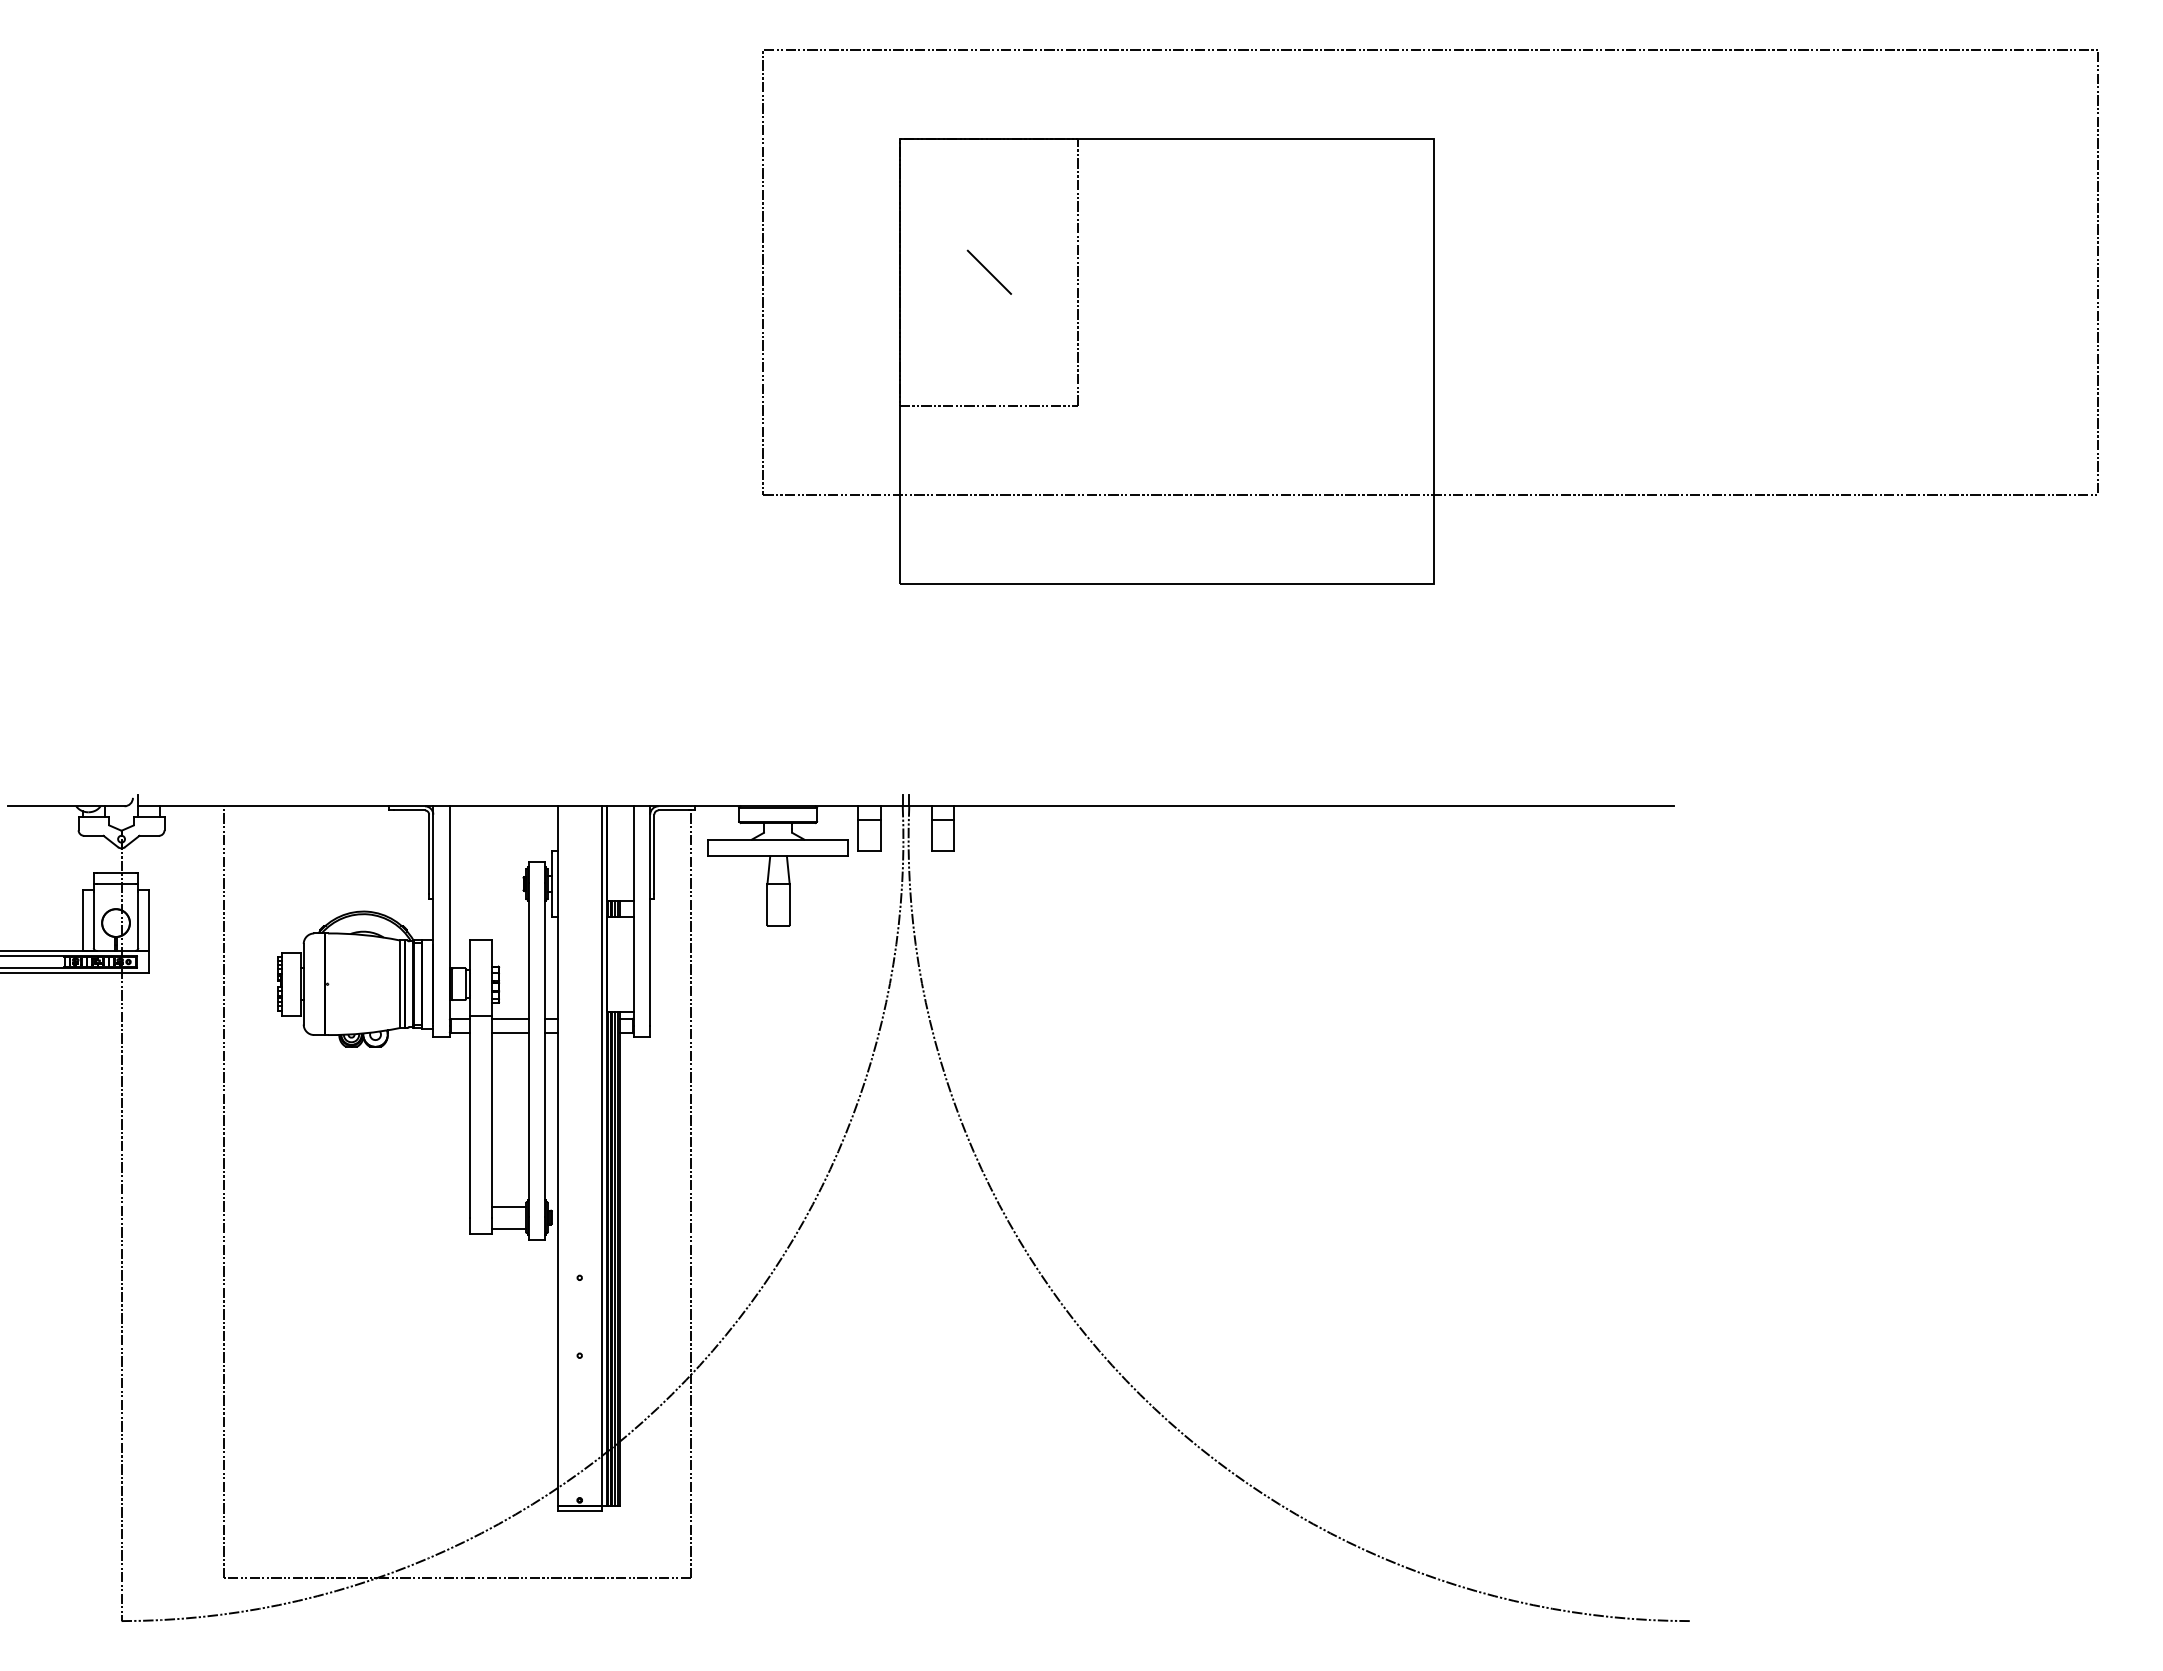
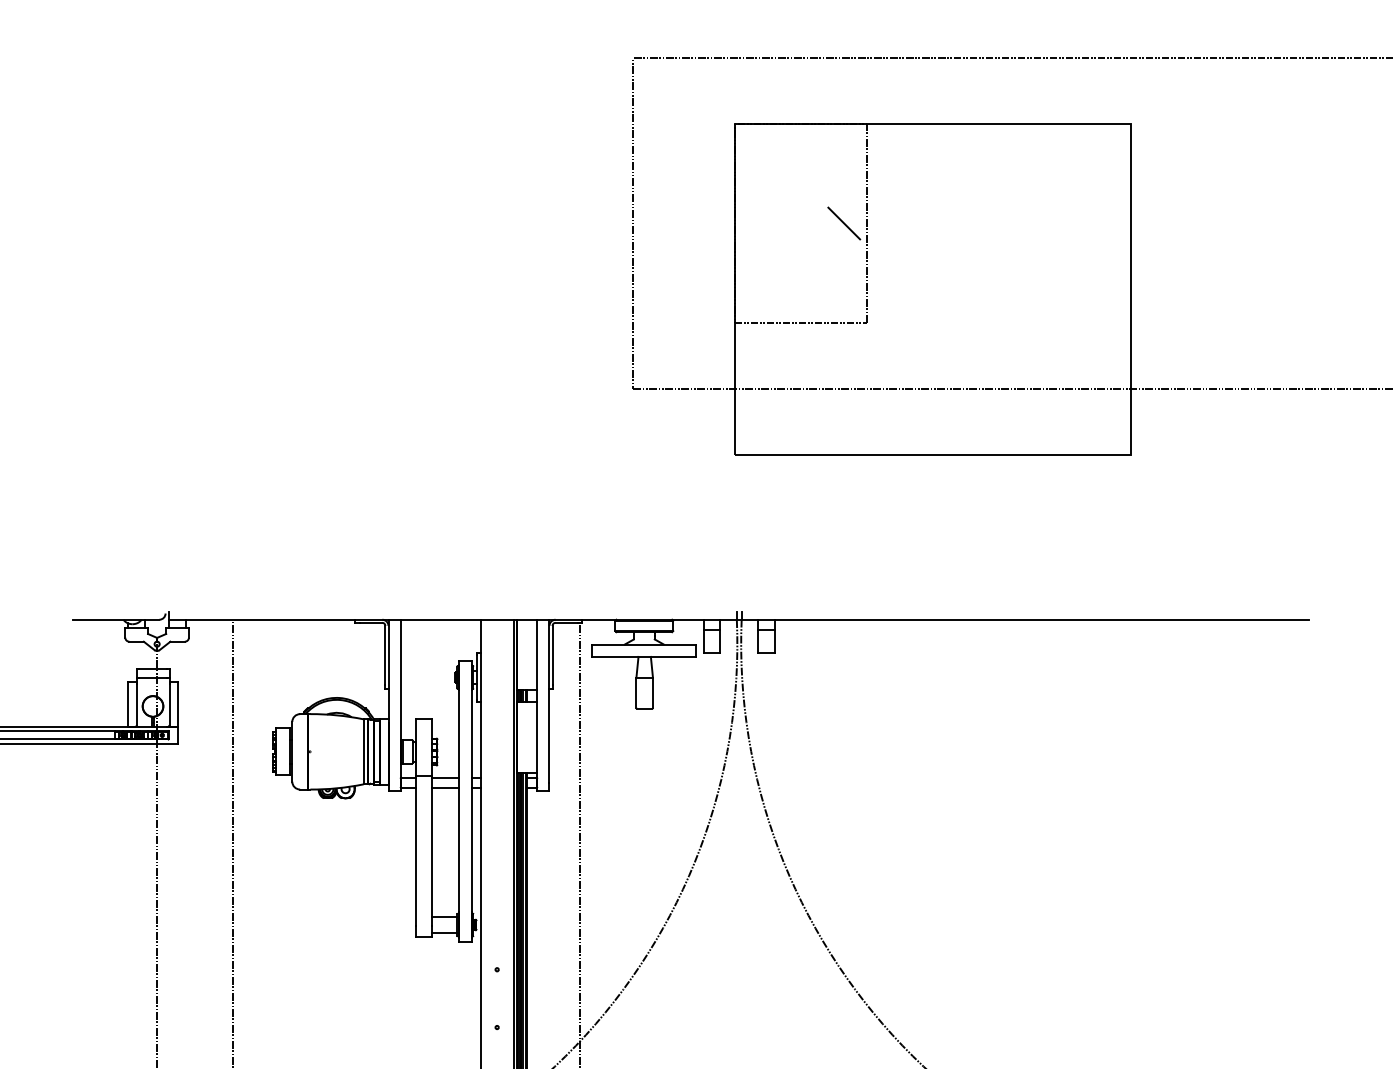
line: (988, 271) -> (843, 222), moved

